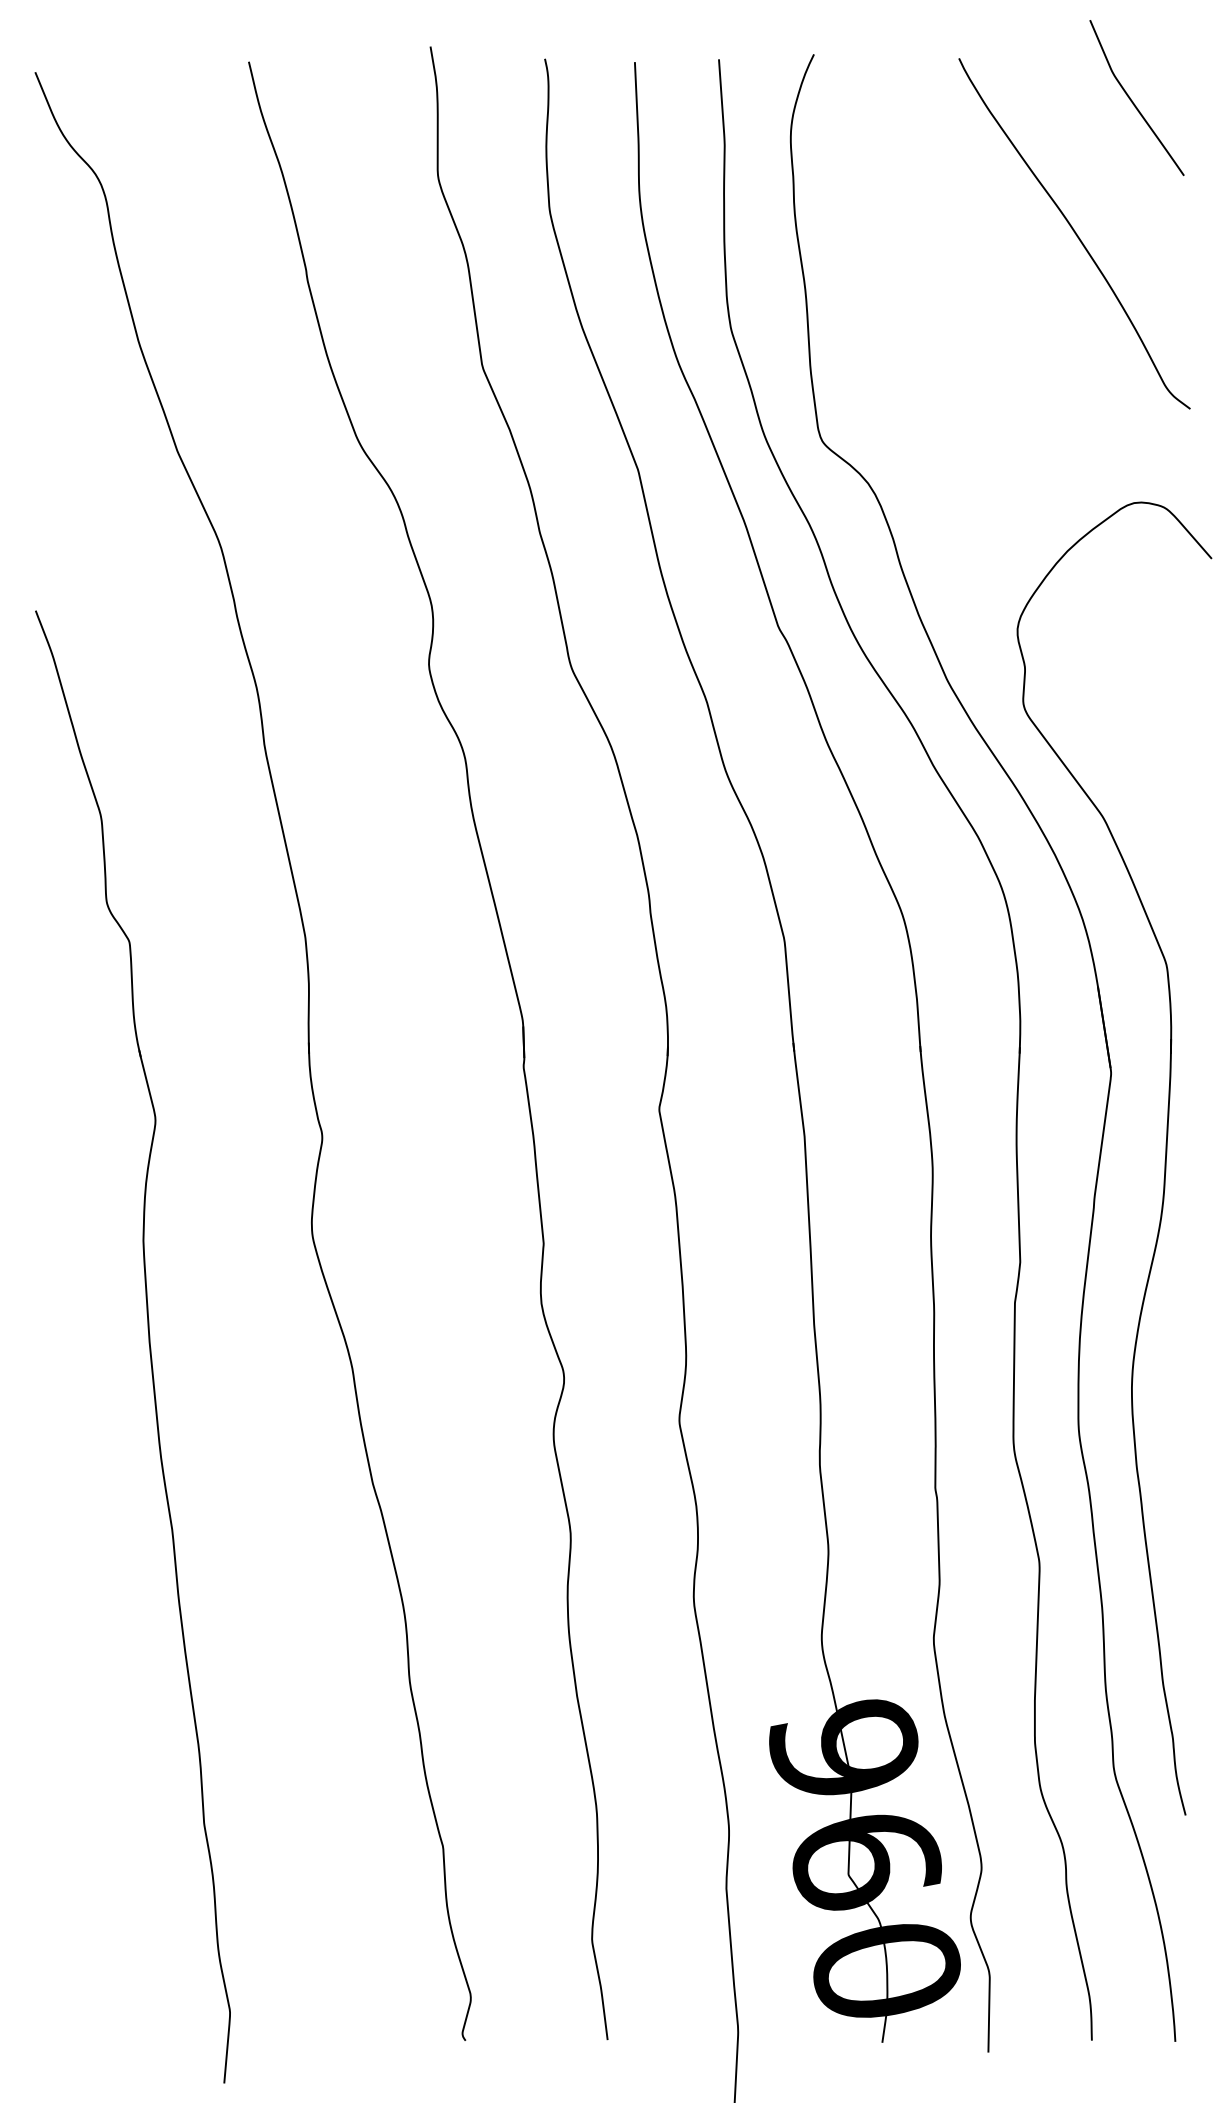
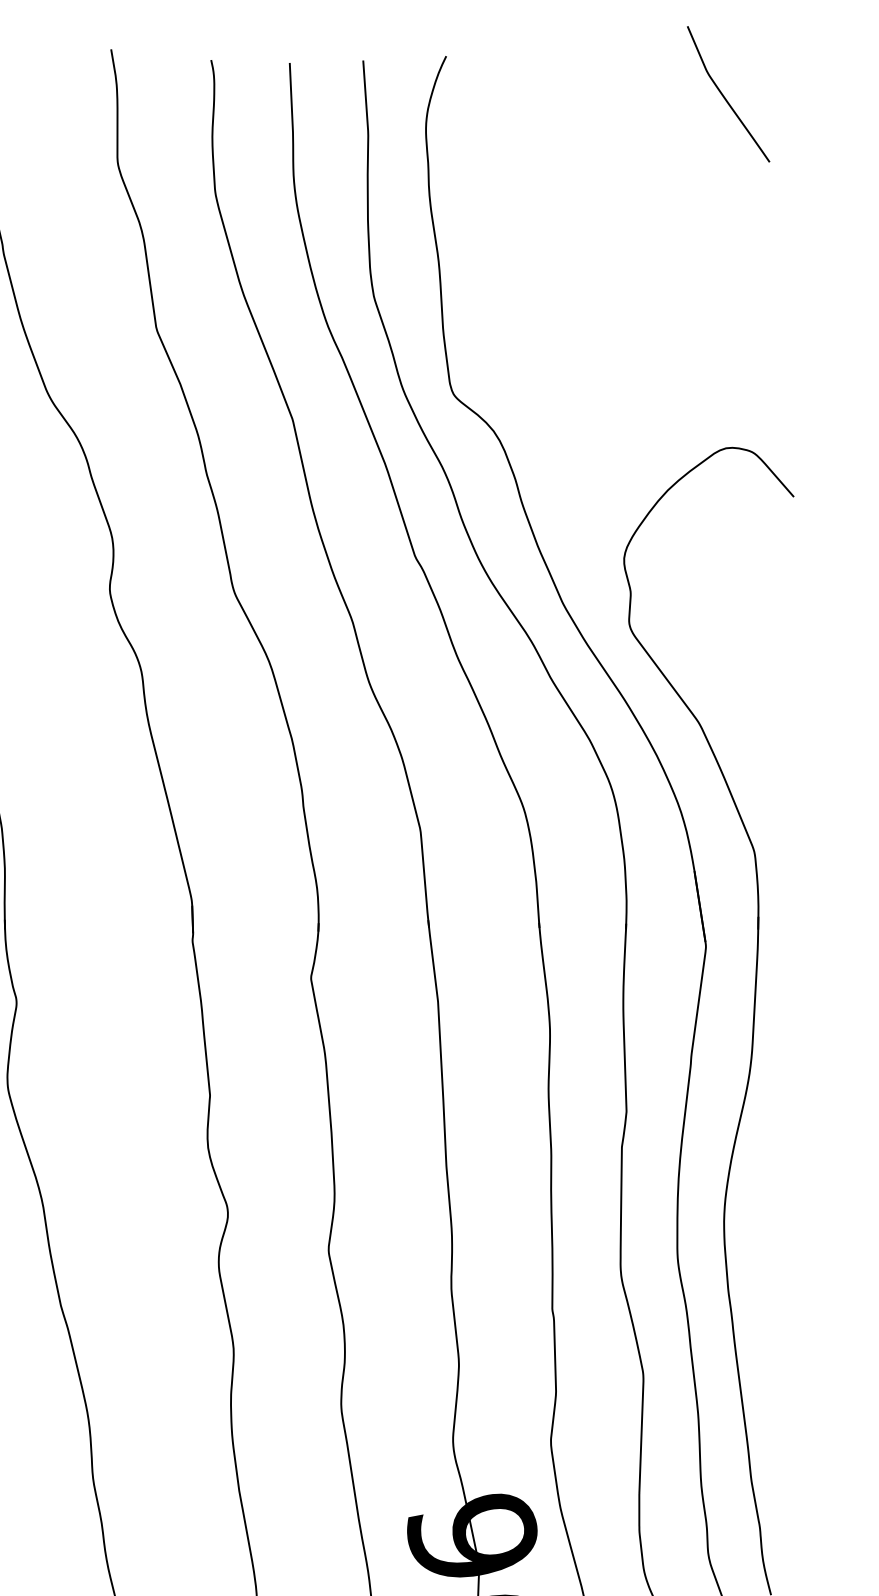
curve: (1074, 233) -> (673, 212), removed

